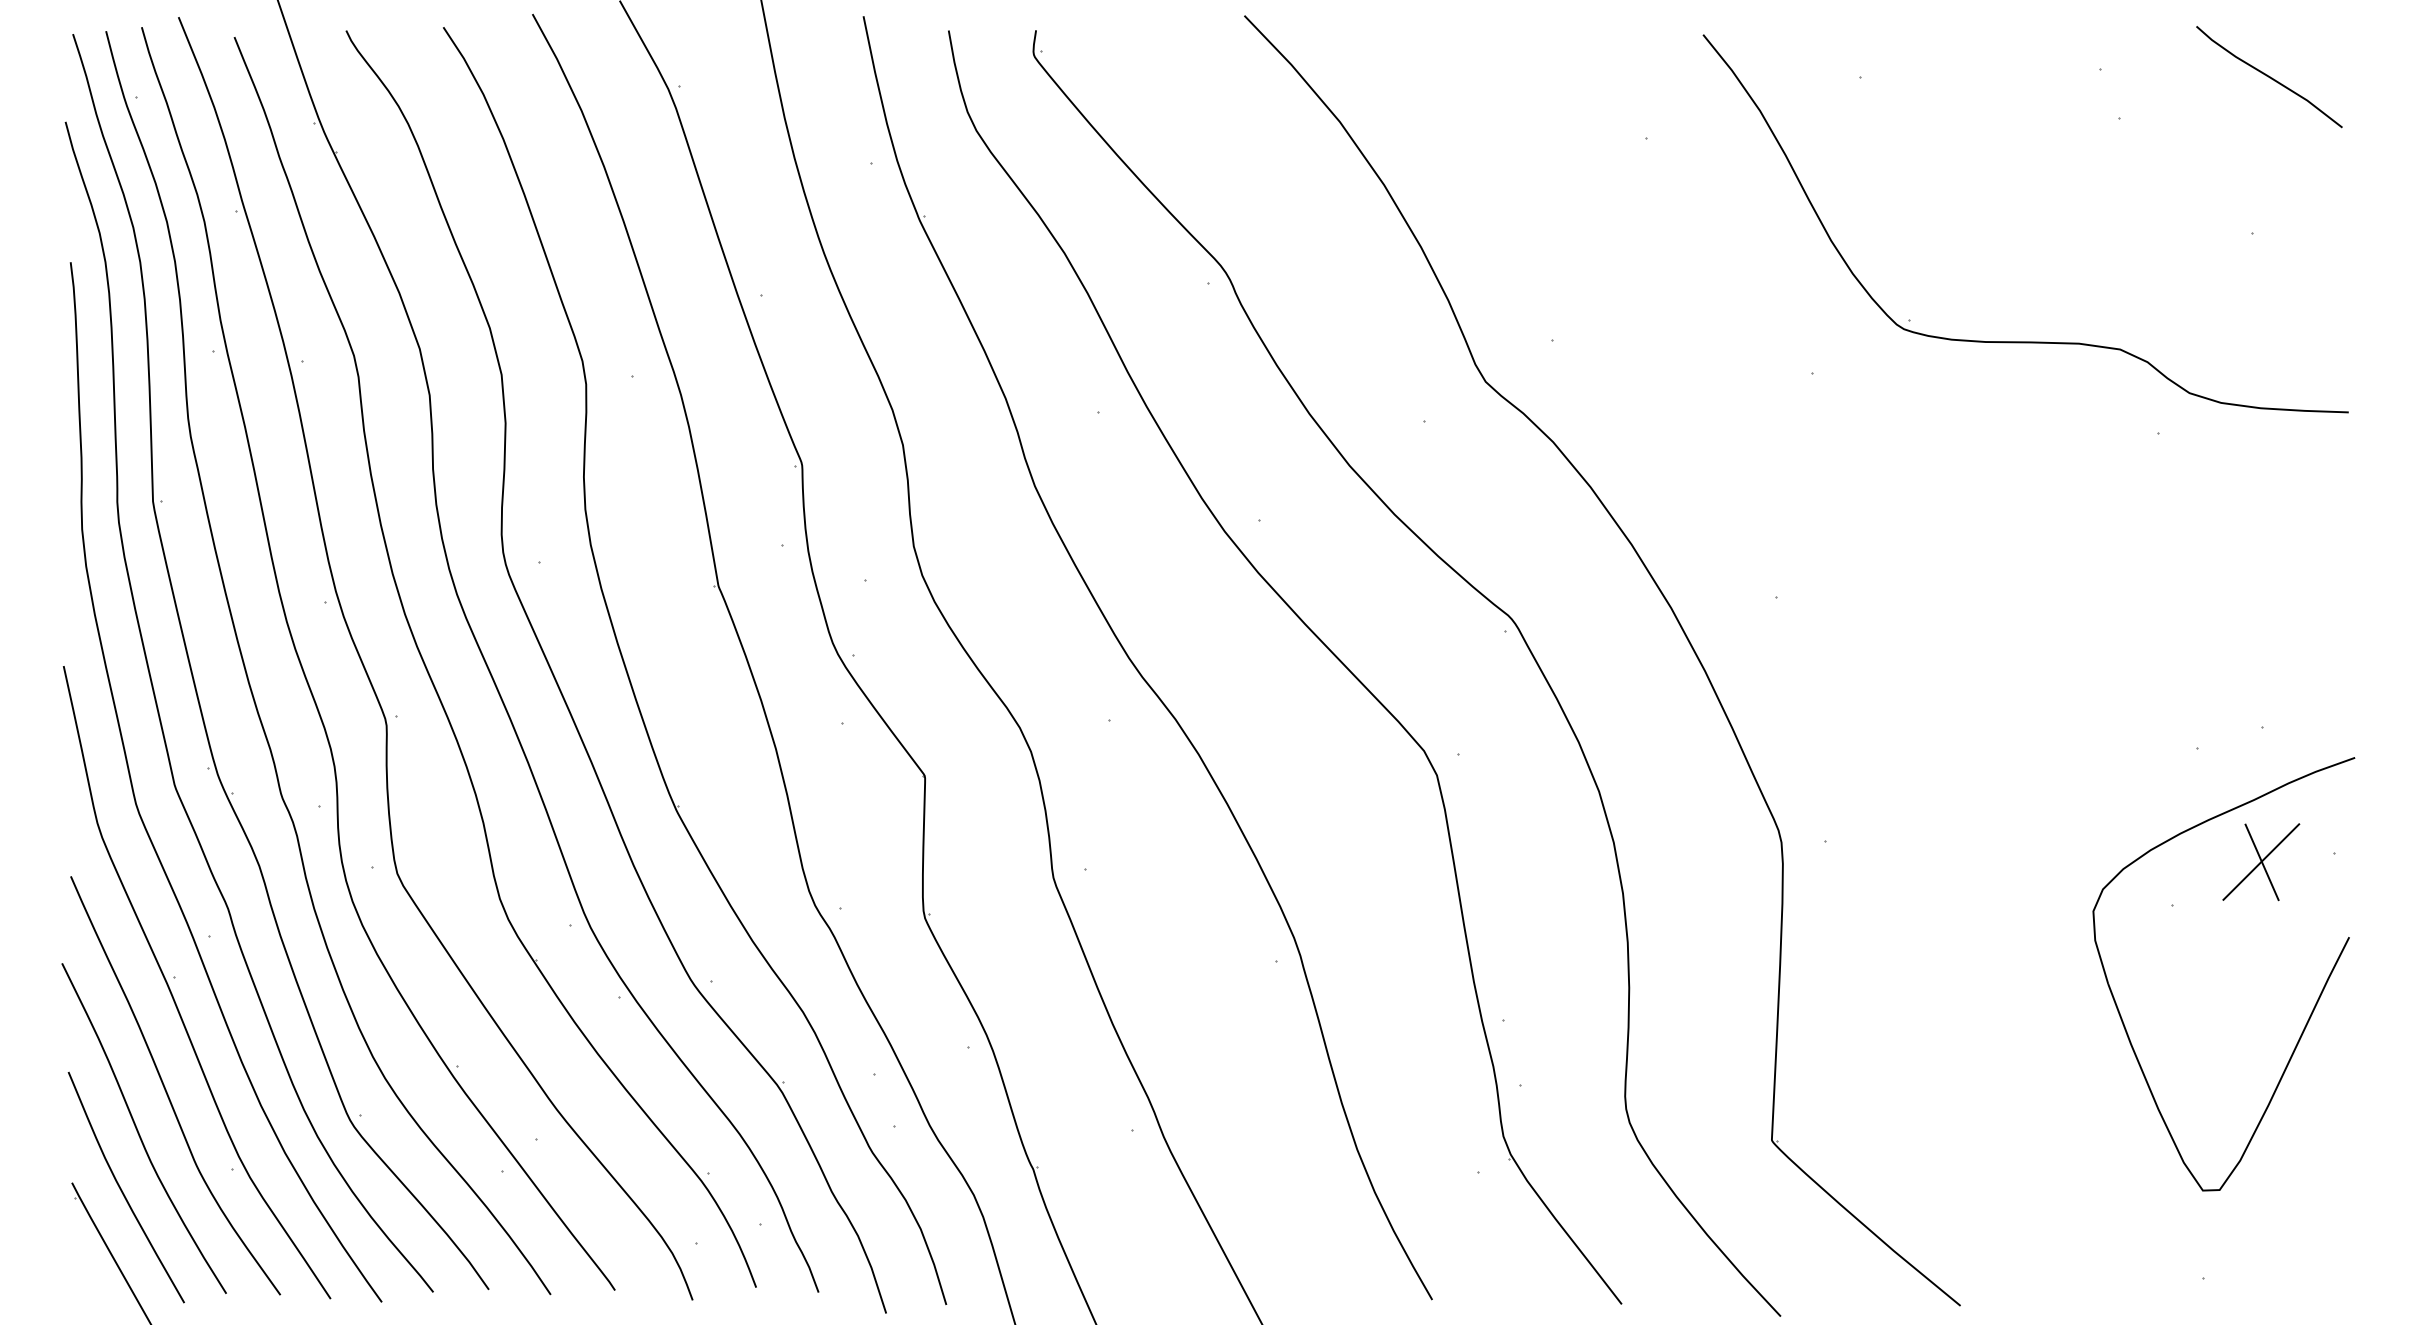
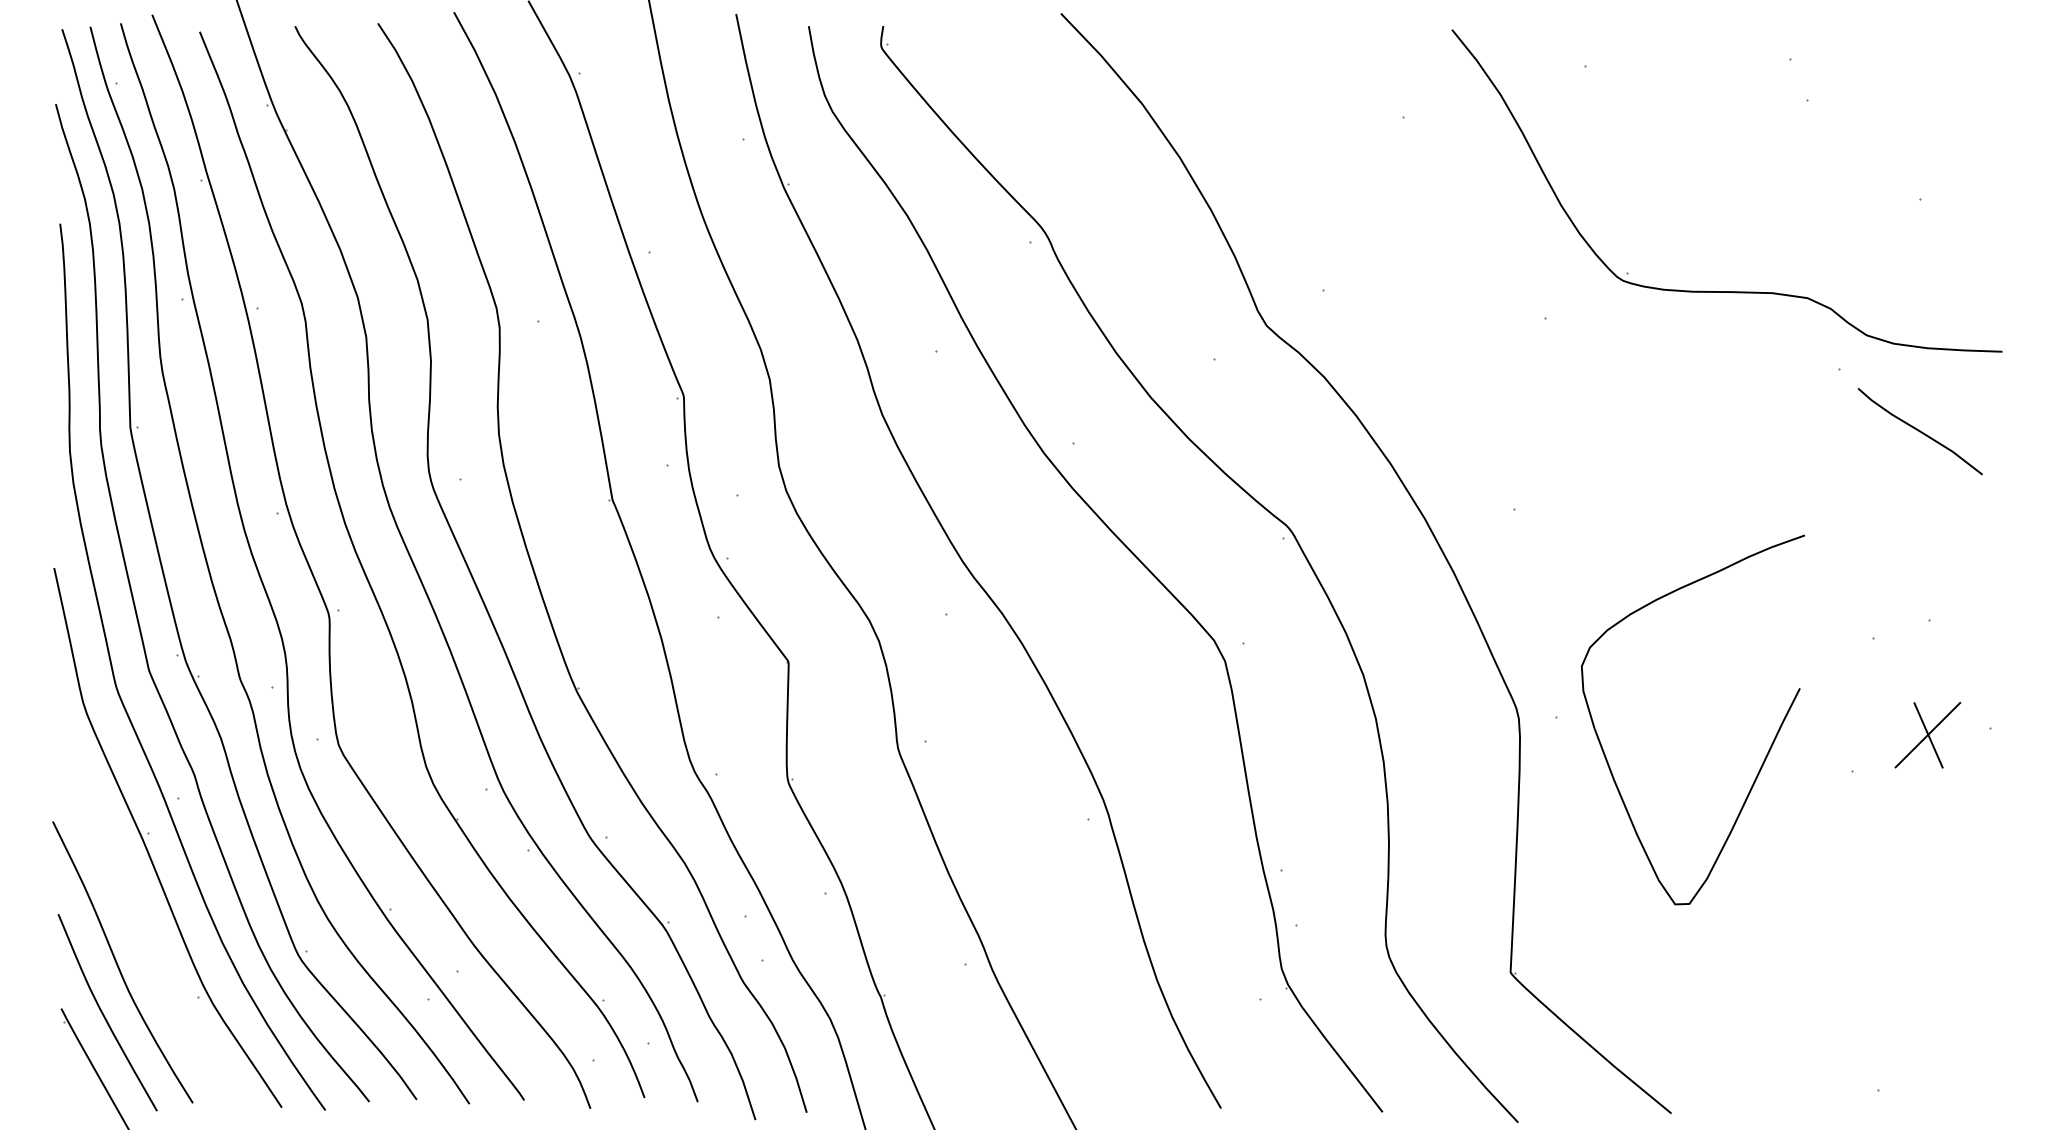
curve: (2269, 77) -> (1920, 431), moved
part: (2310, 1013) -> (1766, 753), moved
curve: (166, 1089) -> (141, 929), removed

